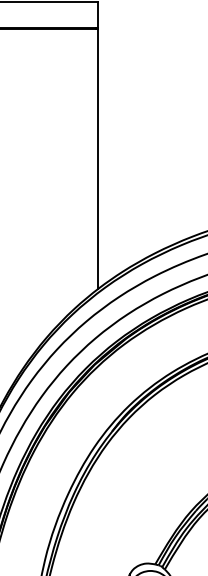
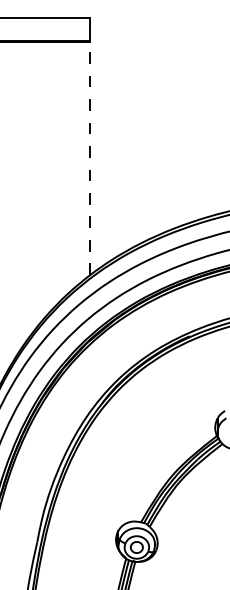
line: (98, 158) -> (90, 158), solid -> dashed

